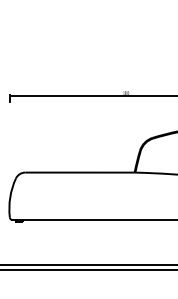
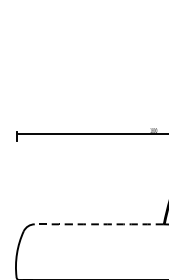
arc: (79, 172) -> (98, 224), solid -> dashed

